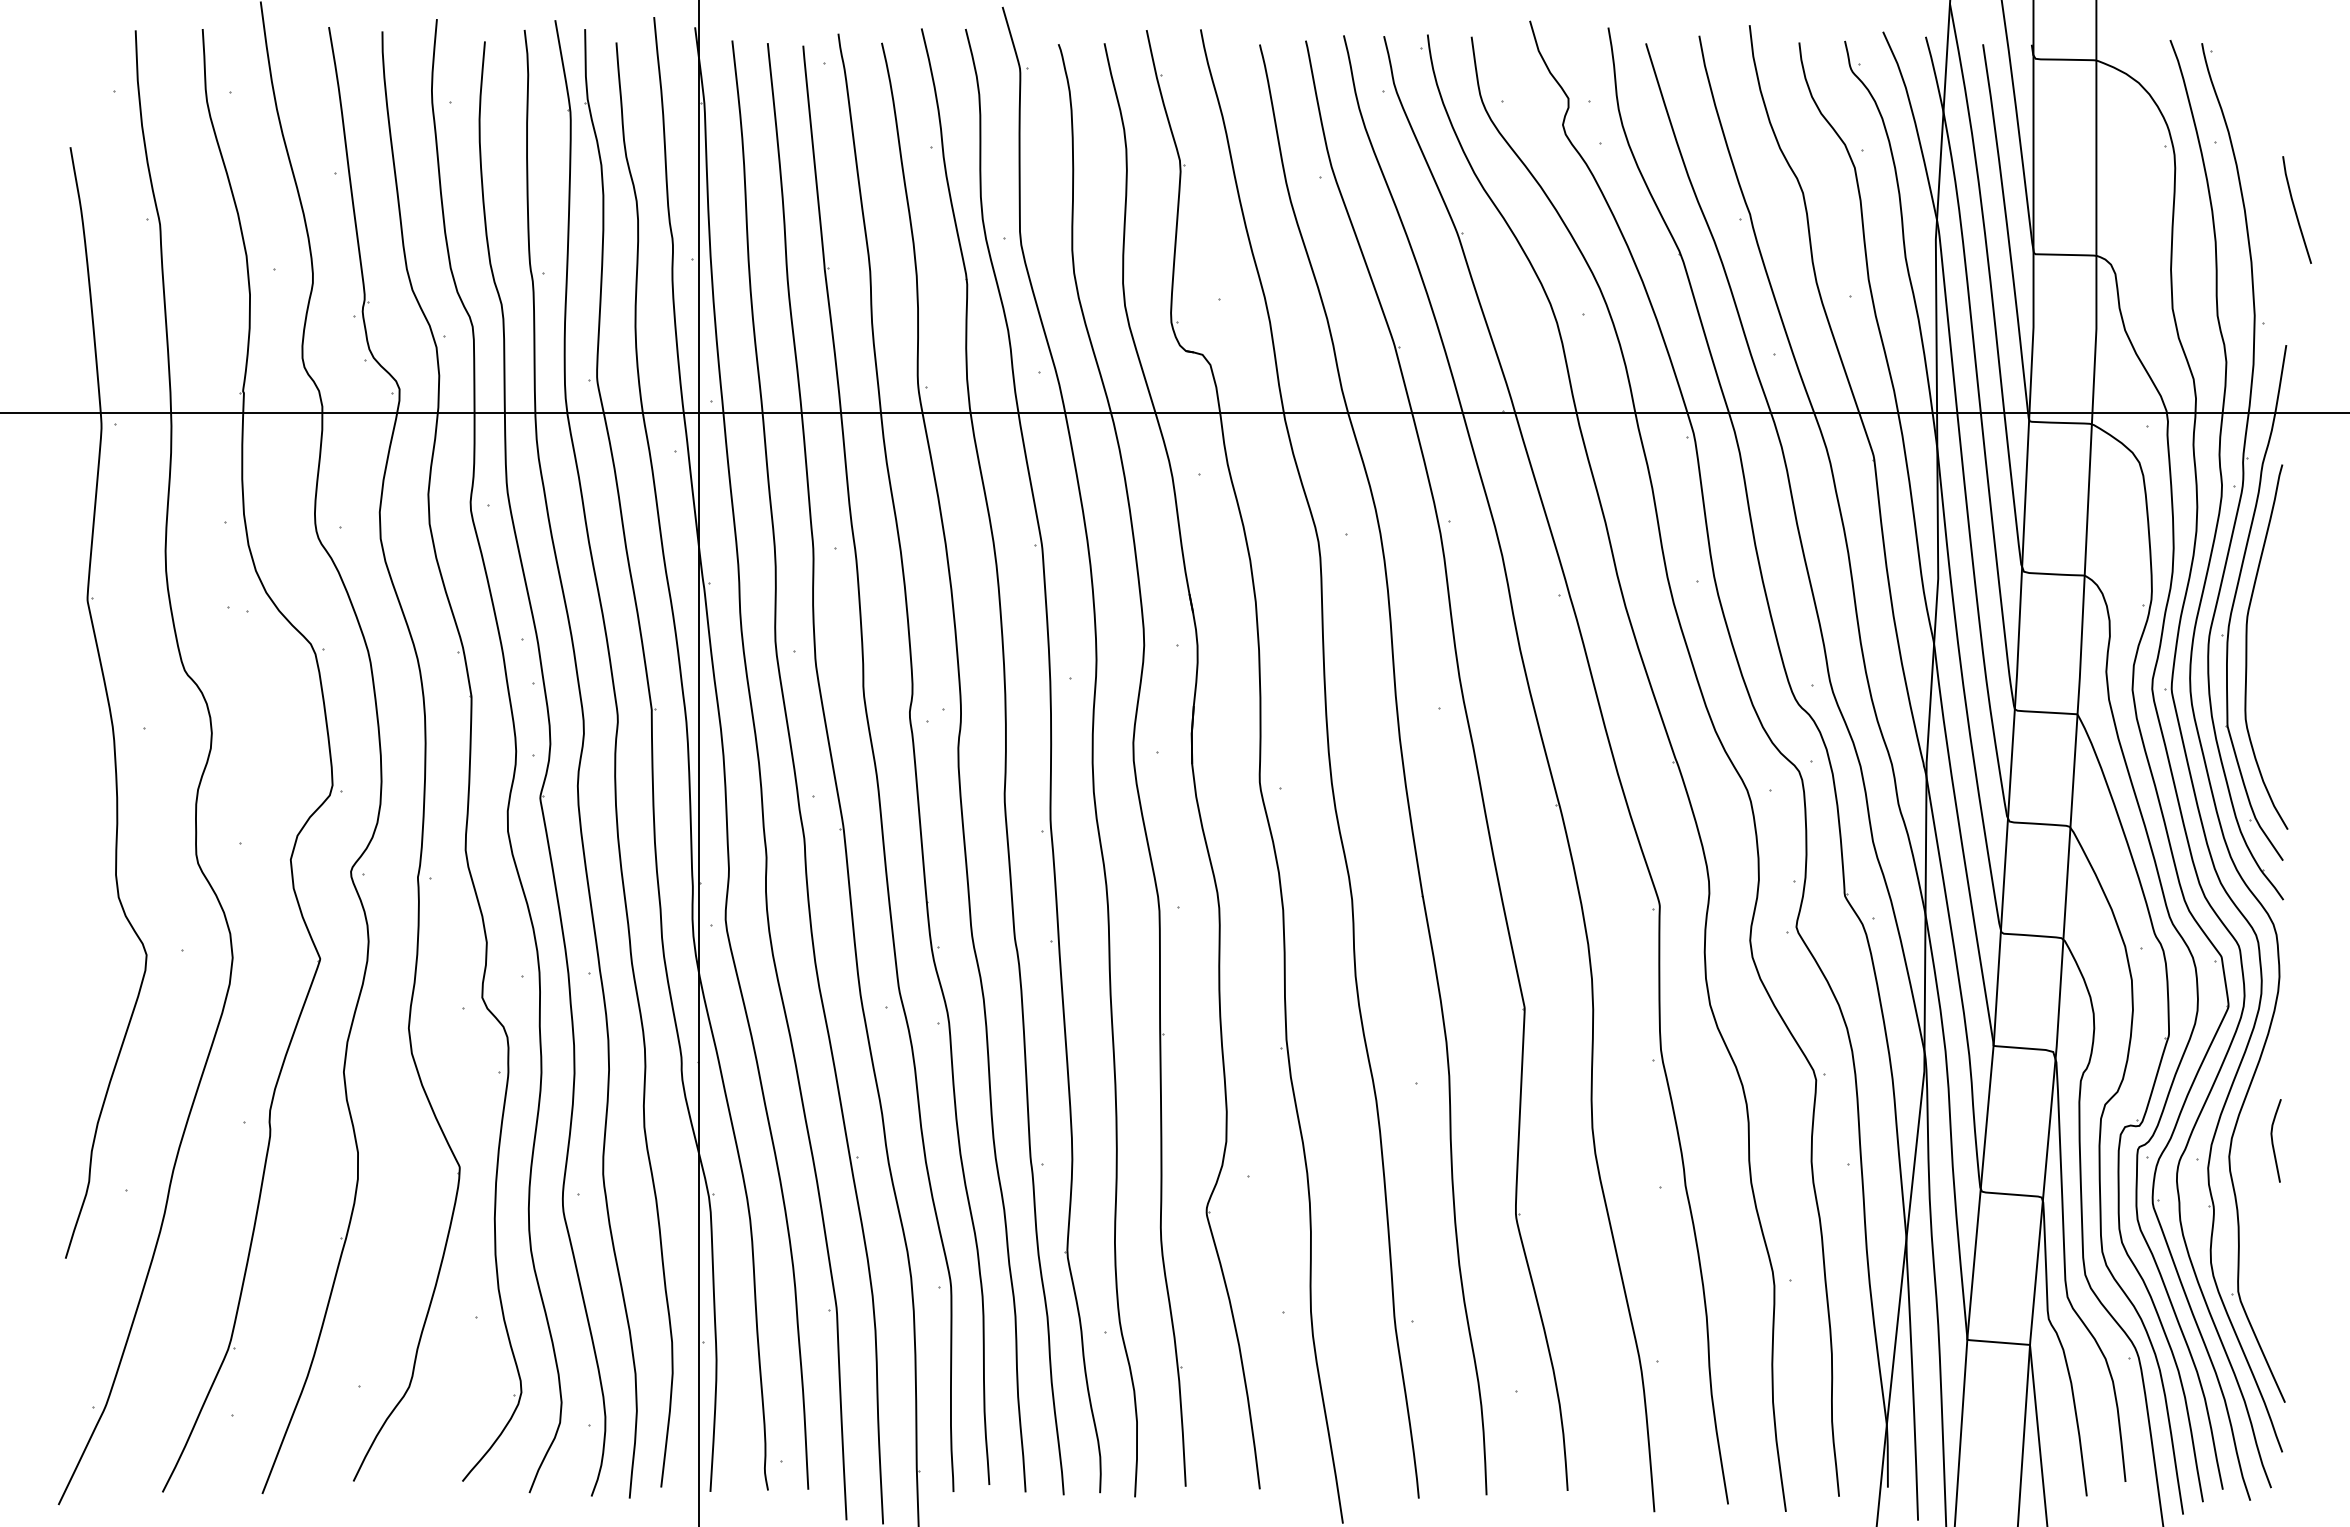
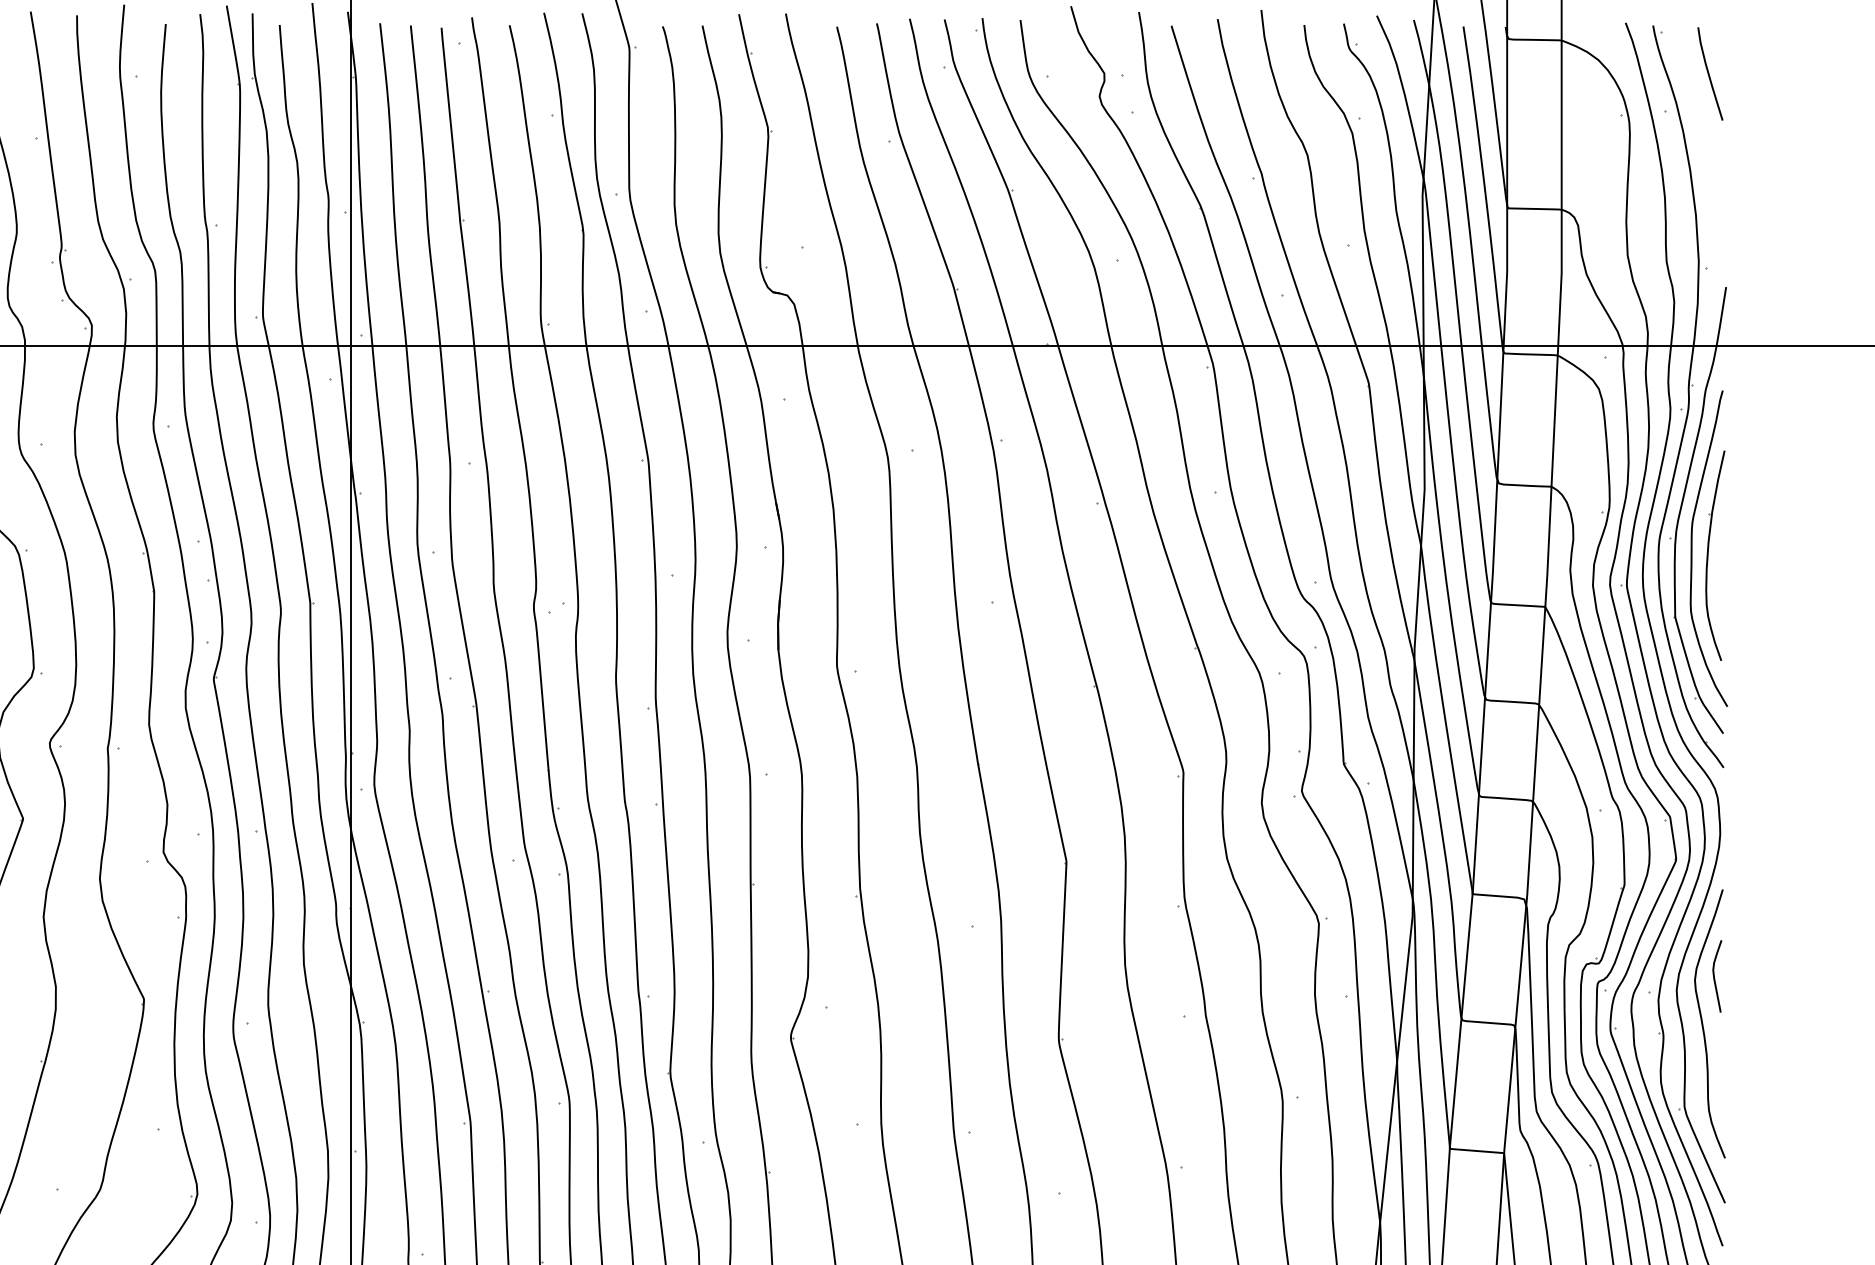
curve: (2295, 209) -> (1708, 73), moved
part: (2265, 655) -> (1708, 555), added
curve: (2260, 1198) -> (1703, 1026), added

